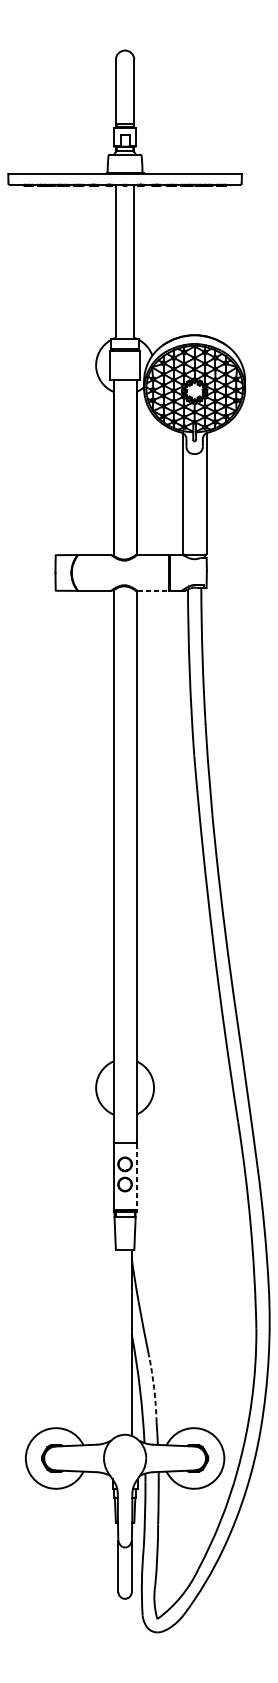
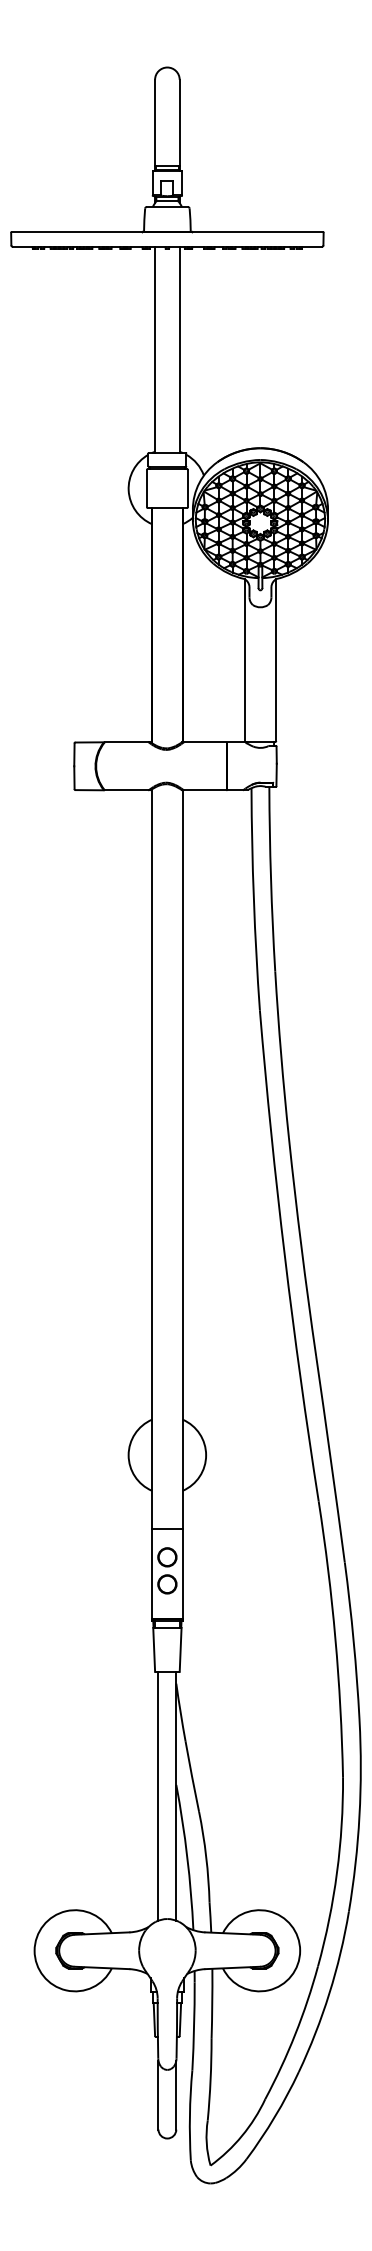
line: (153, 591) -> (205, 790), dashed -> solid
line: (136, 1177) -> (182, 1574), dashed -> solid
line: (118, 1343) -> (158, 1796), added
arc: (154, 1388) -> (206, 1857), dashed -> solid

